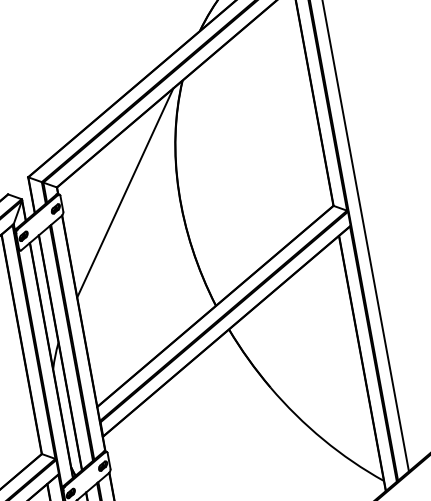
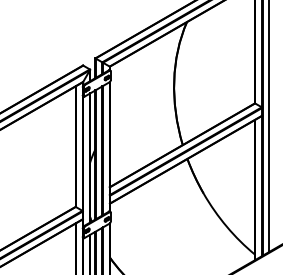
line: (125, 193) -> (145, 76), removed

